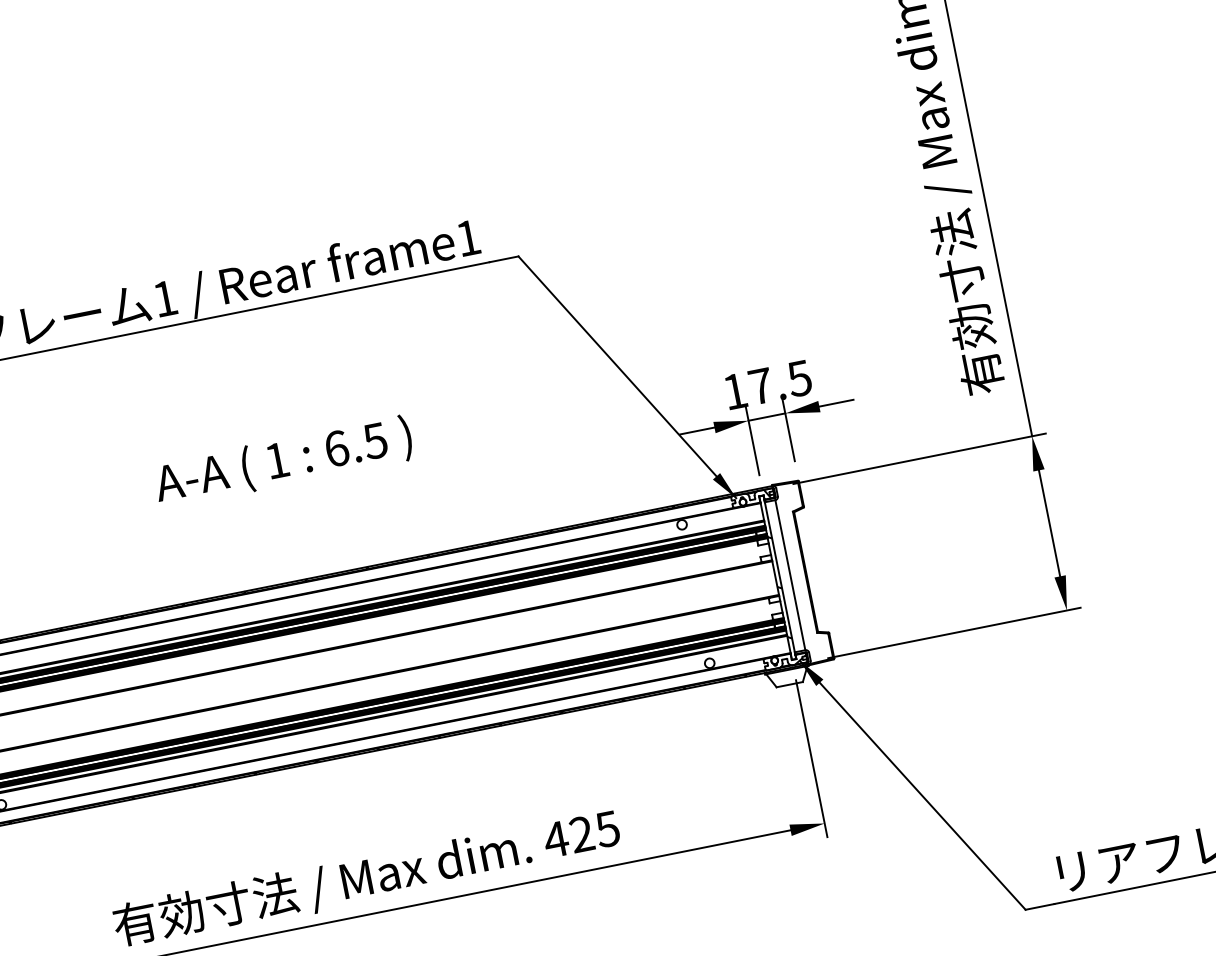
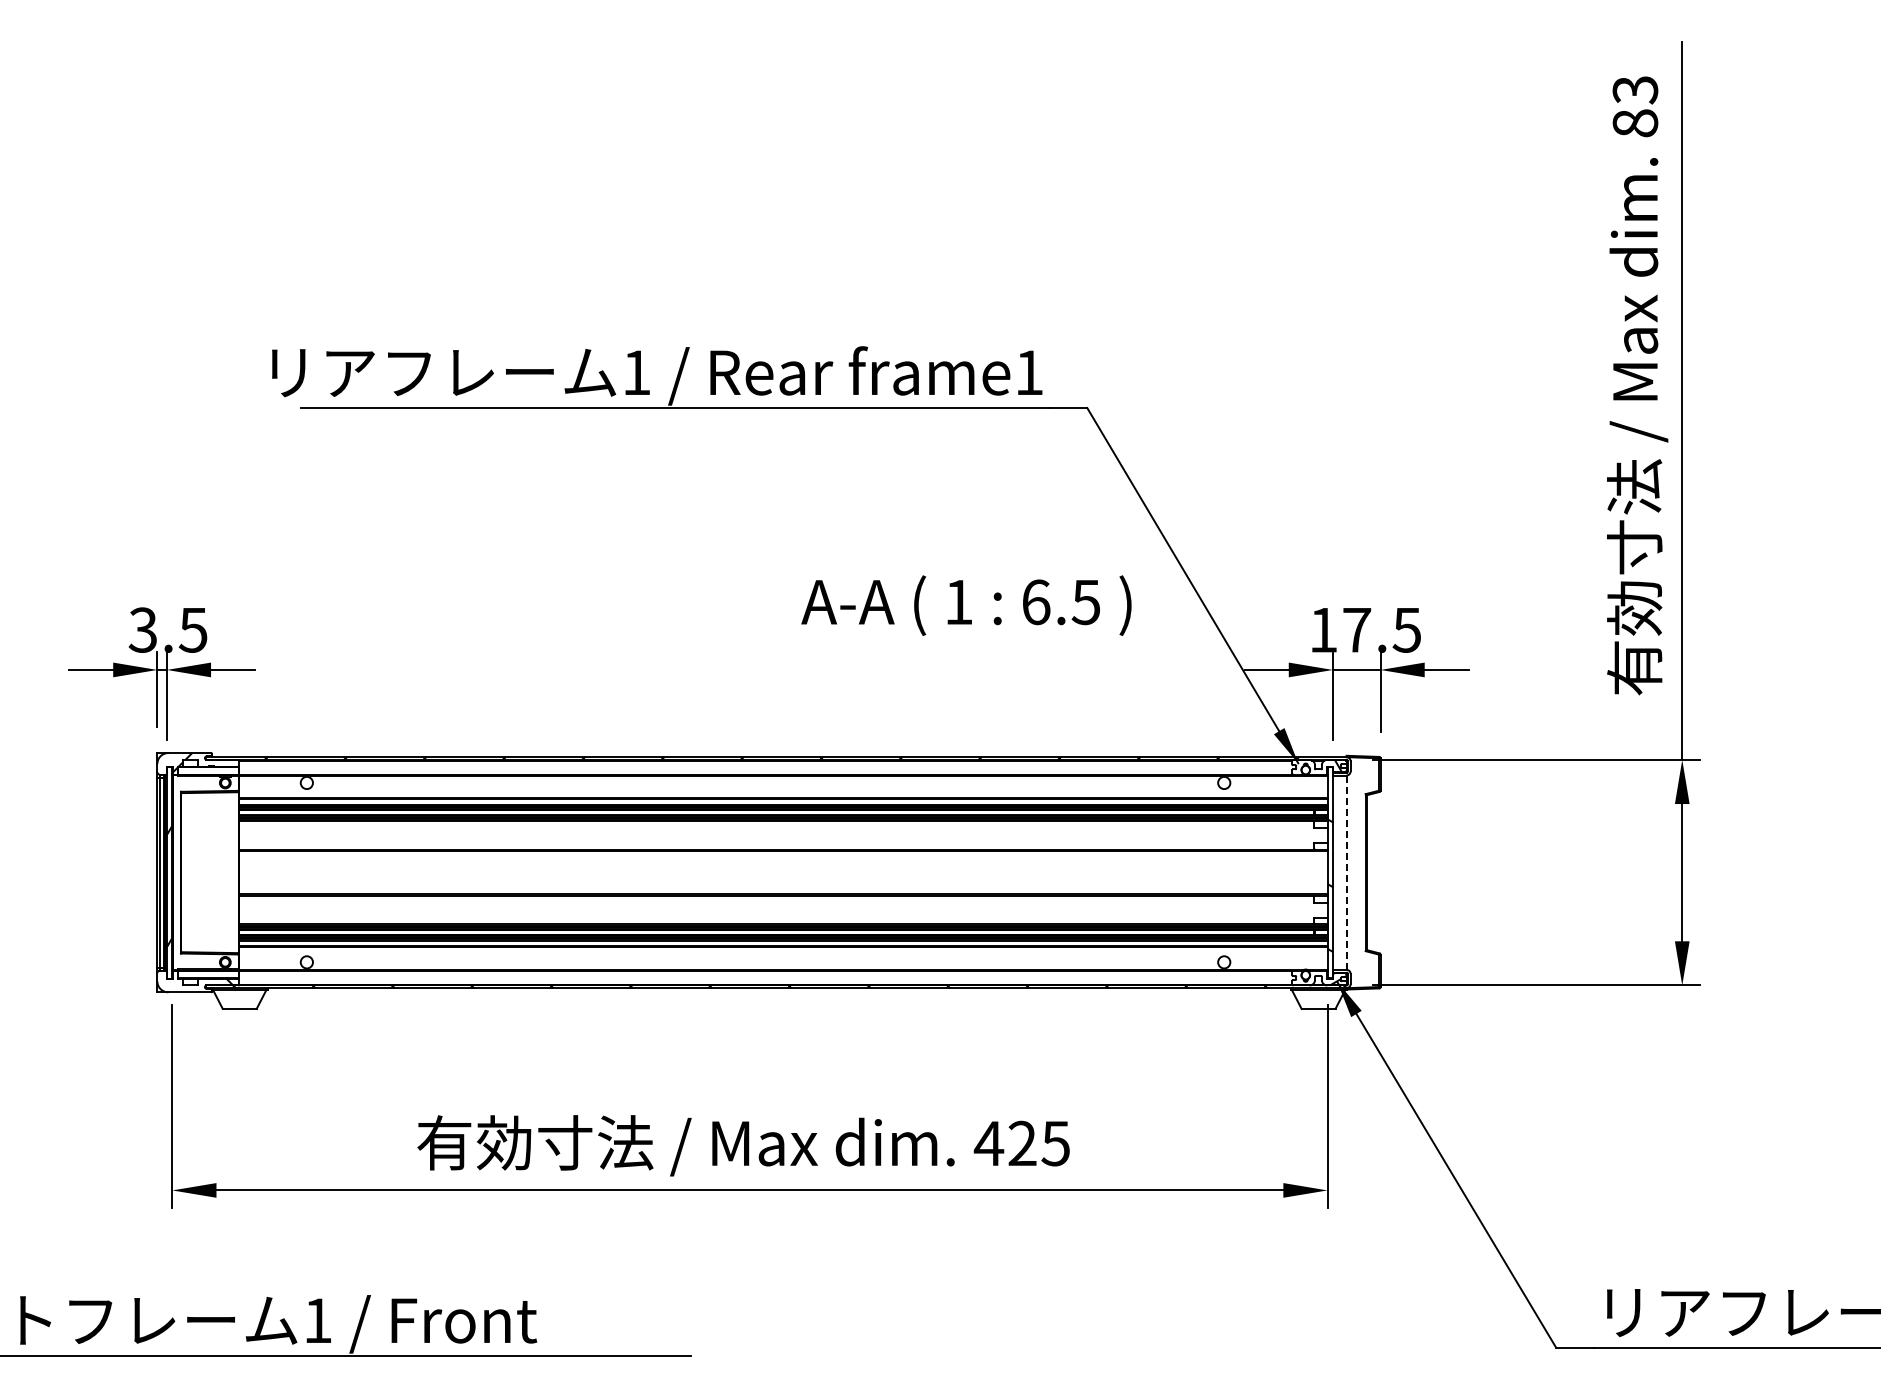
text: (283, 461) -> (966, 605), moved
line: (790, 575) -> (1346, 872), solid -> dashed

